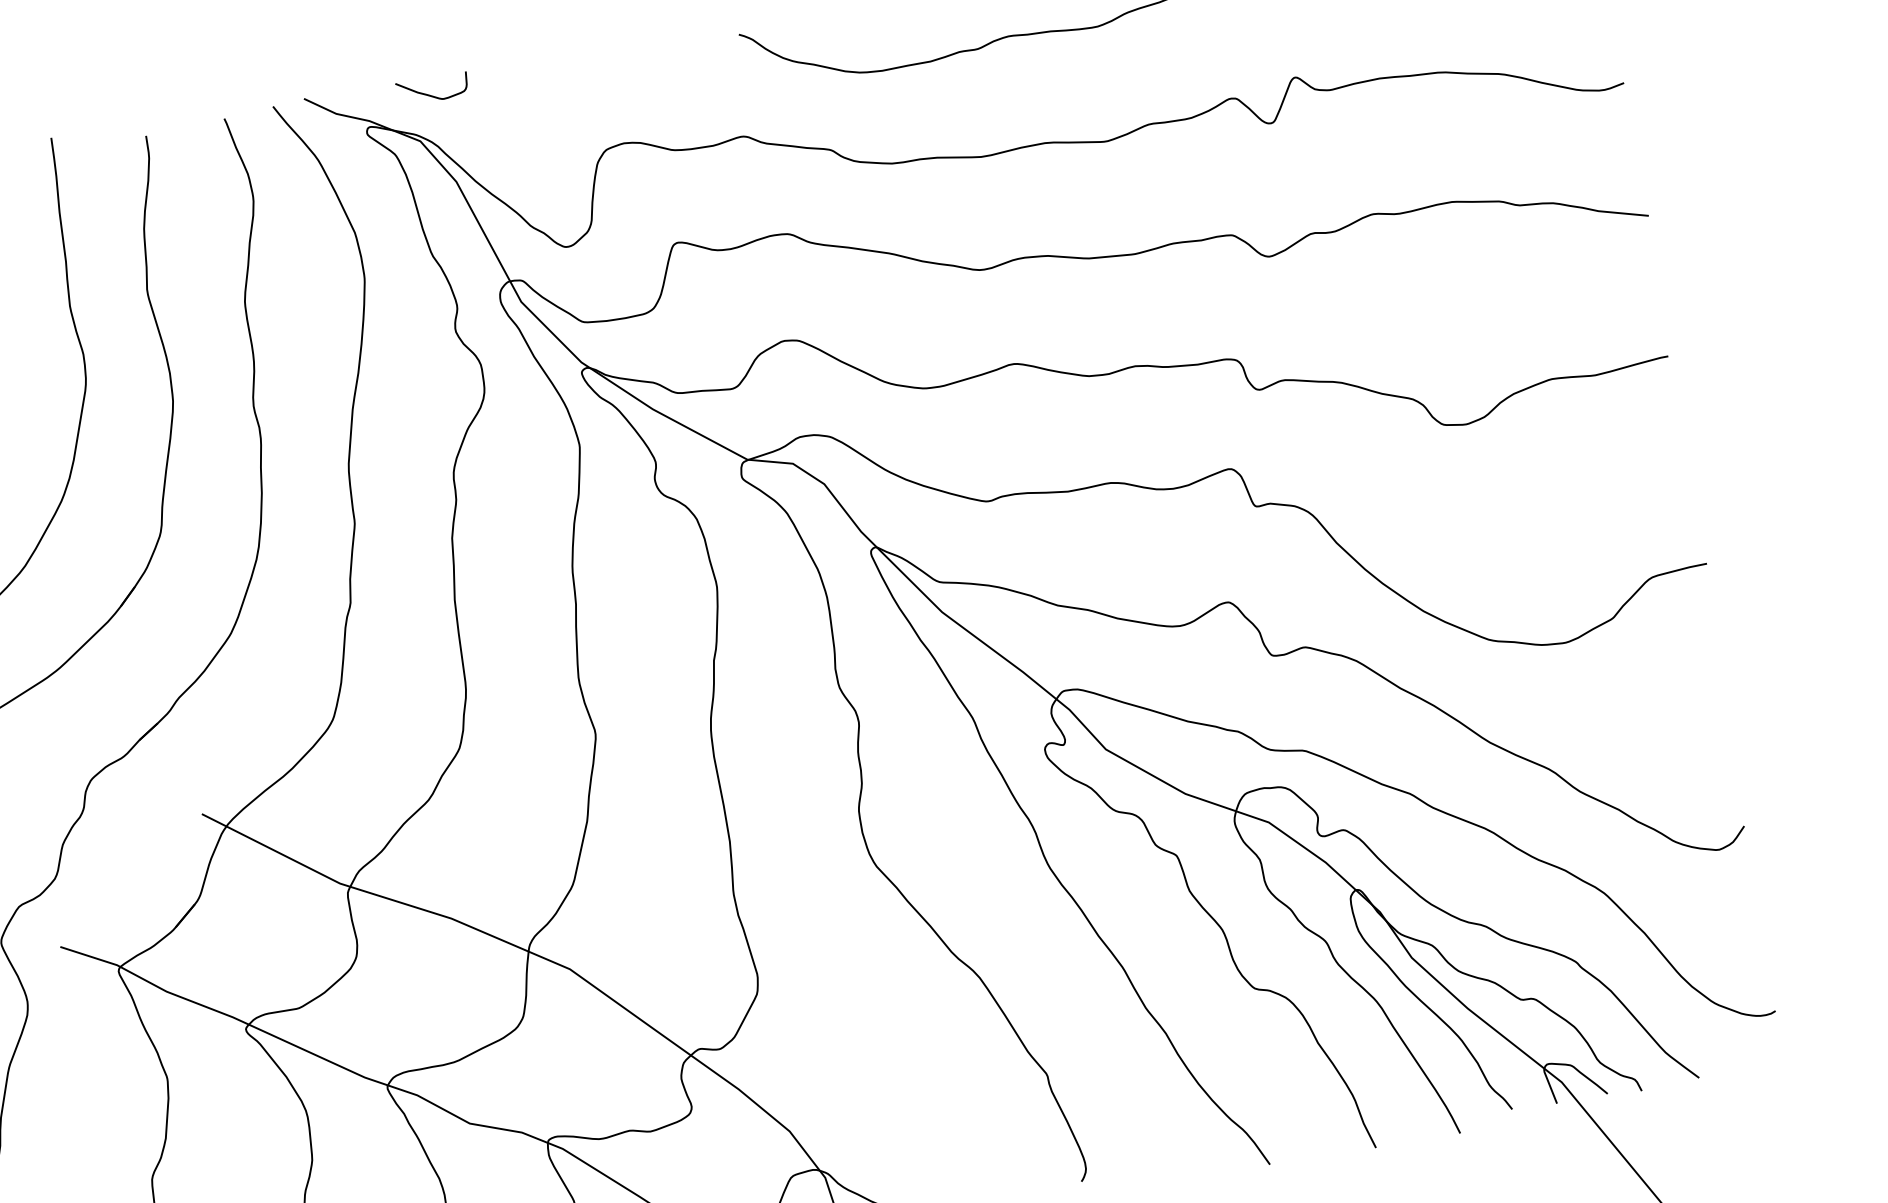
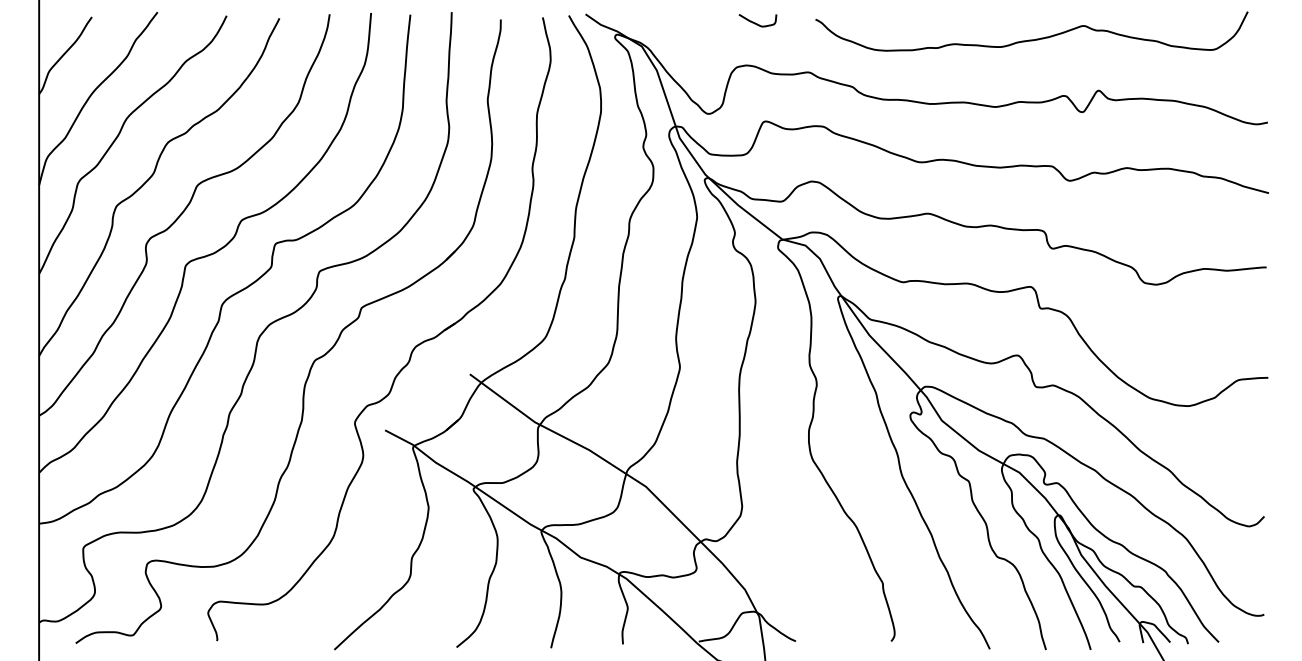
curve: (428, 93) -> (755, 22), moved

